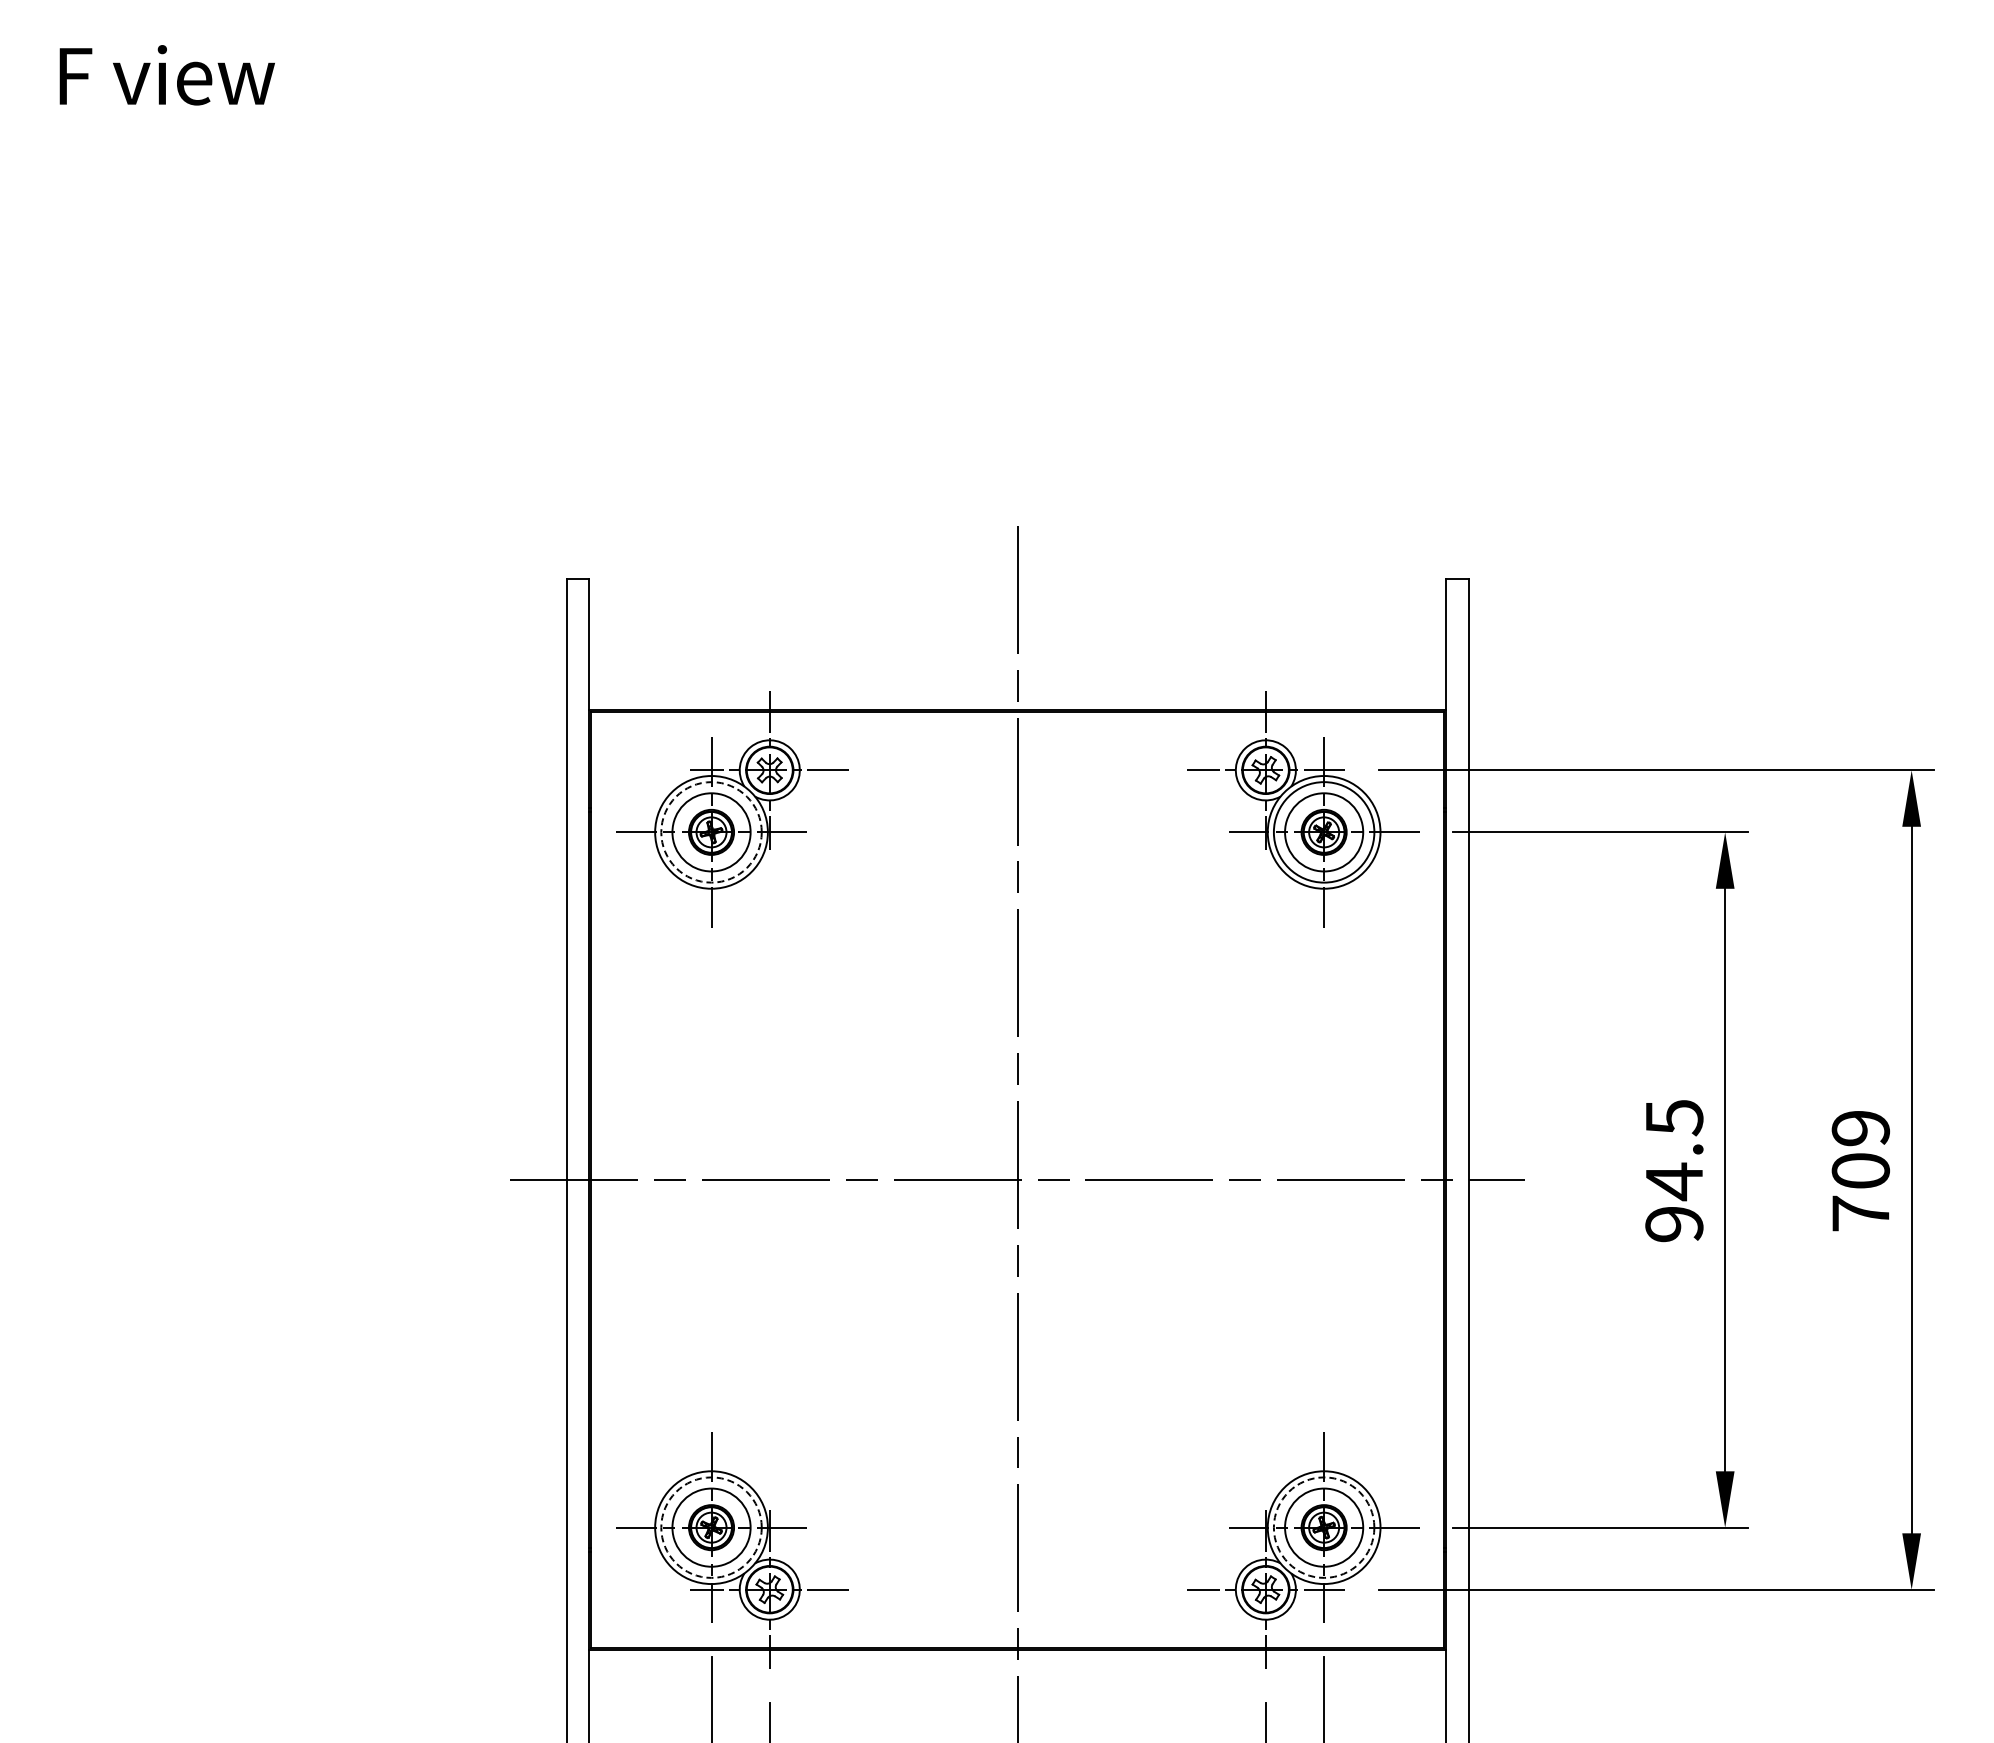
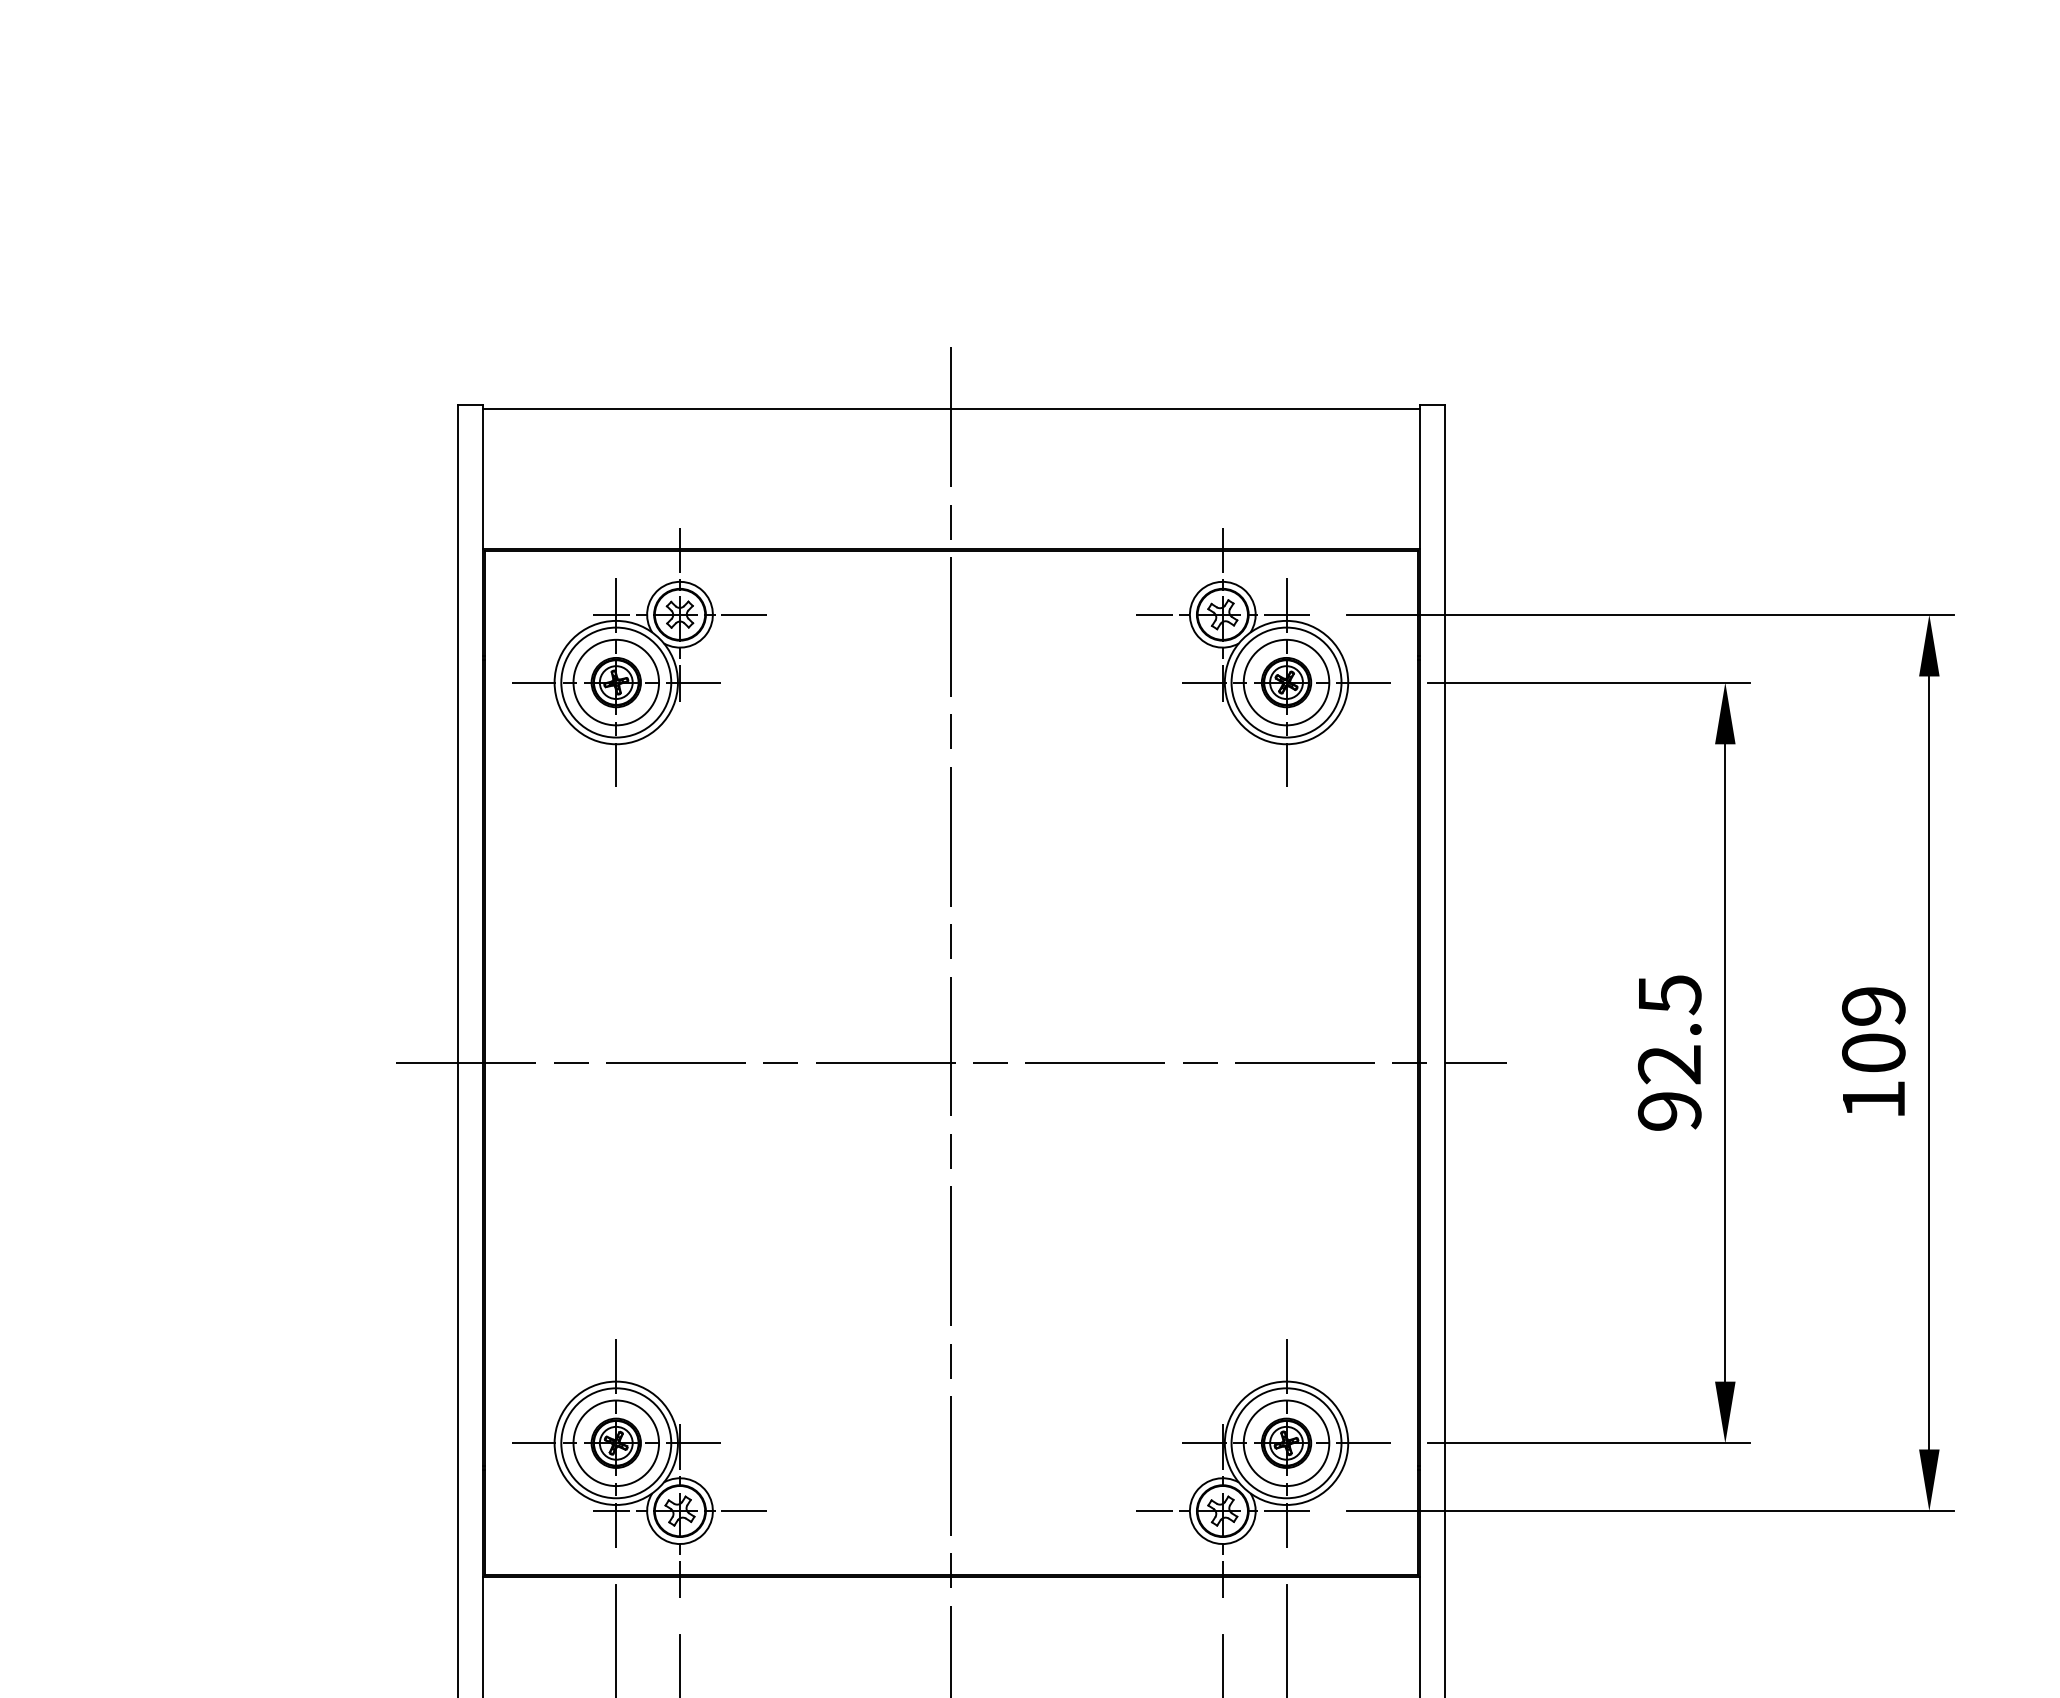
line: (1017, 582) -> (951, 409), added
circle: (711, 832) -> (616, 682), dashed -> solid
text: (1673, 1181) -> (1668, 1064), 94.5 -> 92.5
text: (1860, 1213) -> (1873, 1099), 709 -> 109
circle: (711, 1527) -> (616, 1443), dashed -> solid
circle: (1323, 1527) -> (1285, 1443), dashed -> solid

